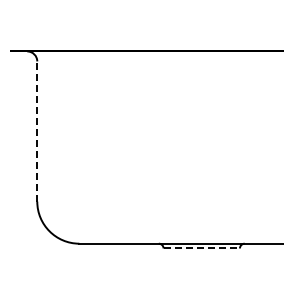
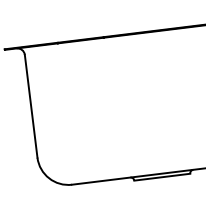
line: (37, 131) -> (31, 106), dashed -> solid
line: (202, 248) -> (162, 177), dashed -> solid

